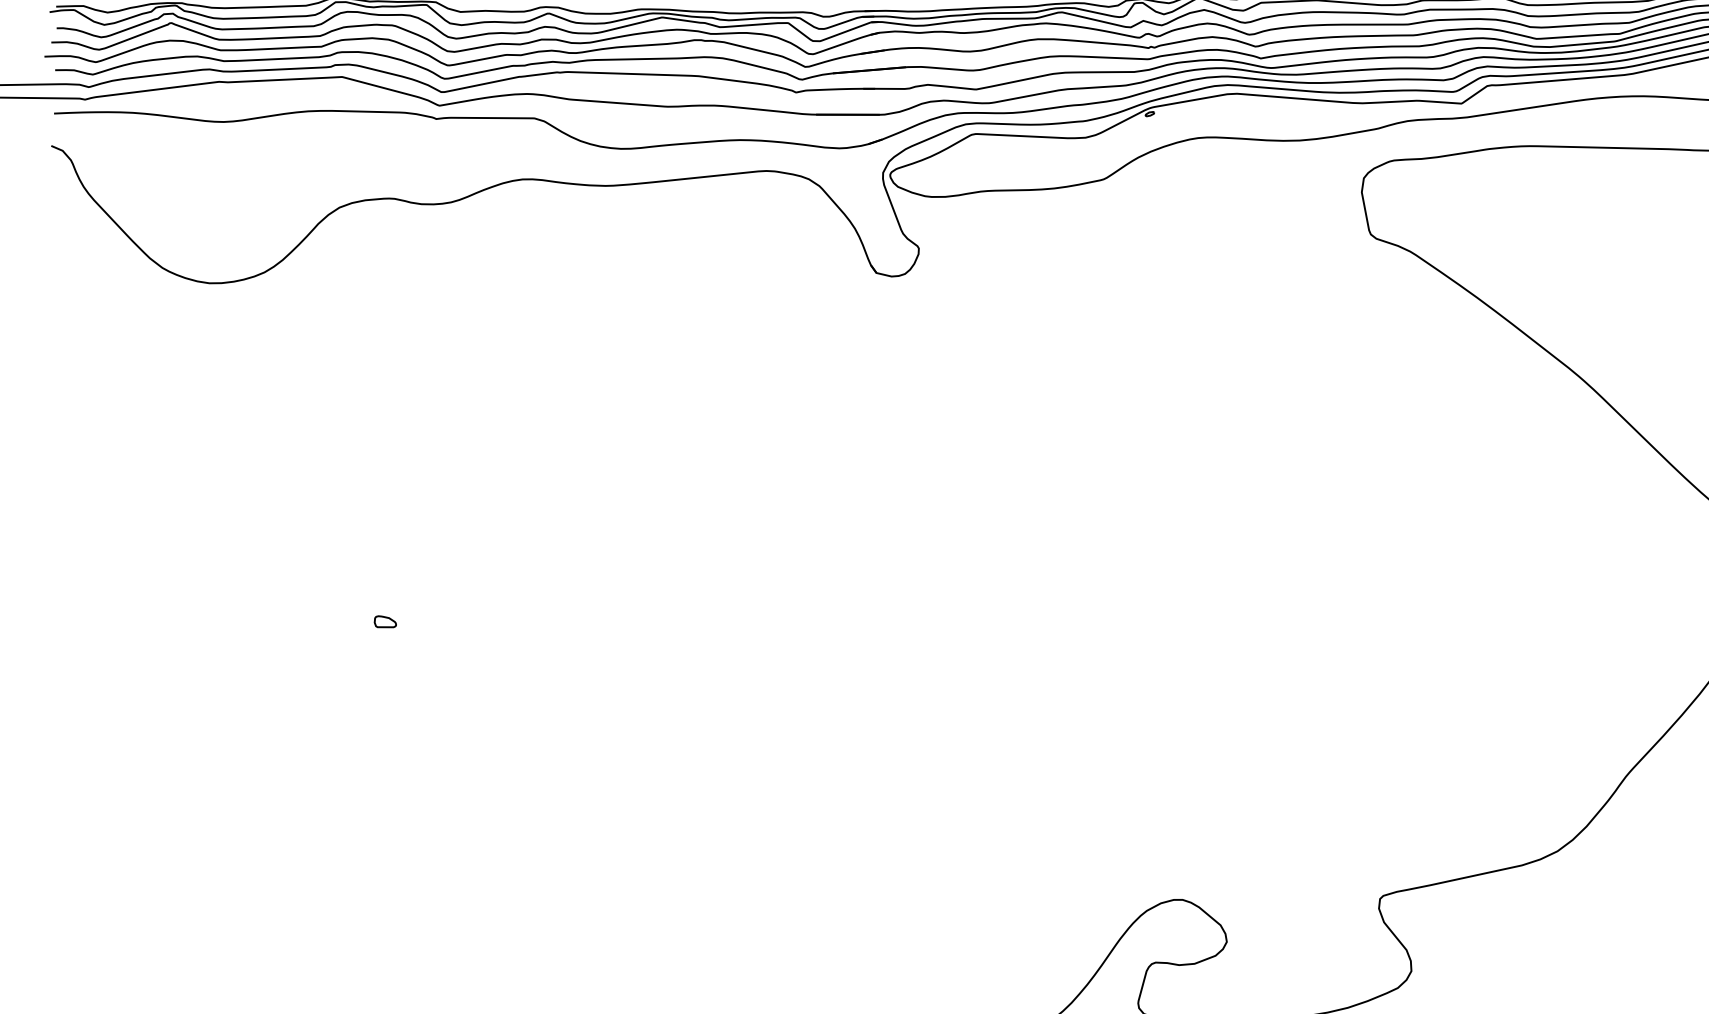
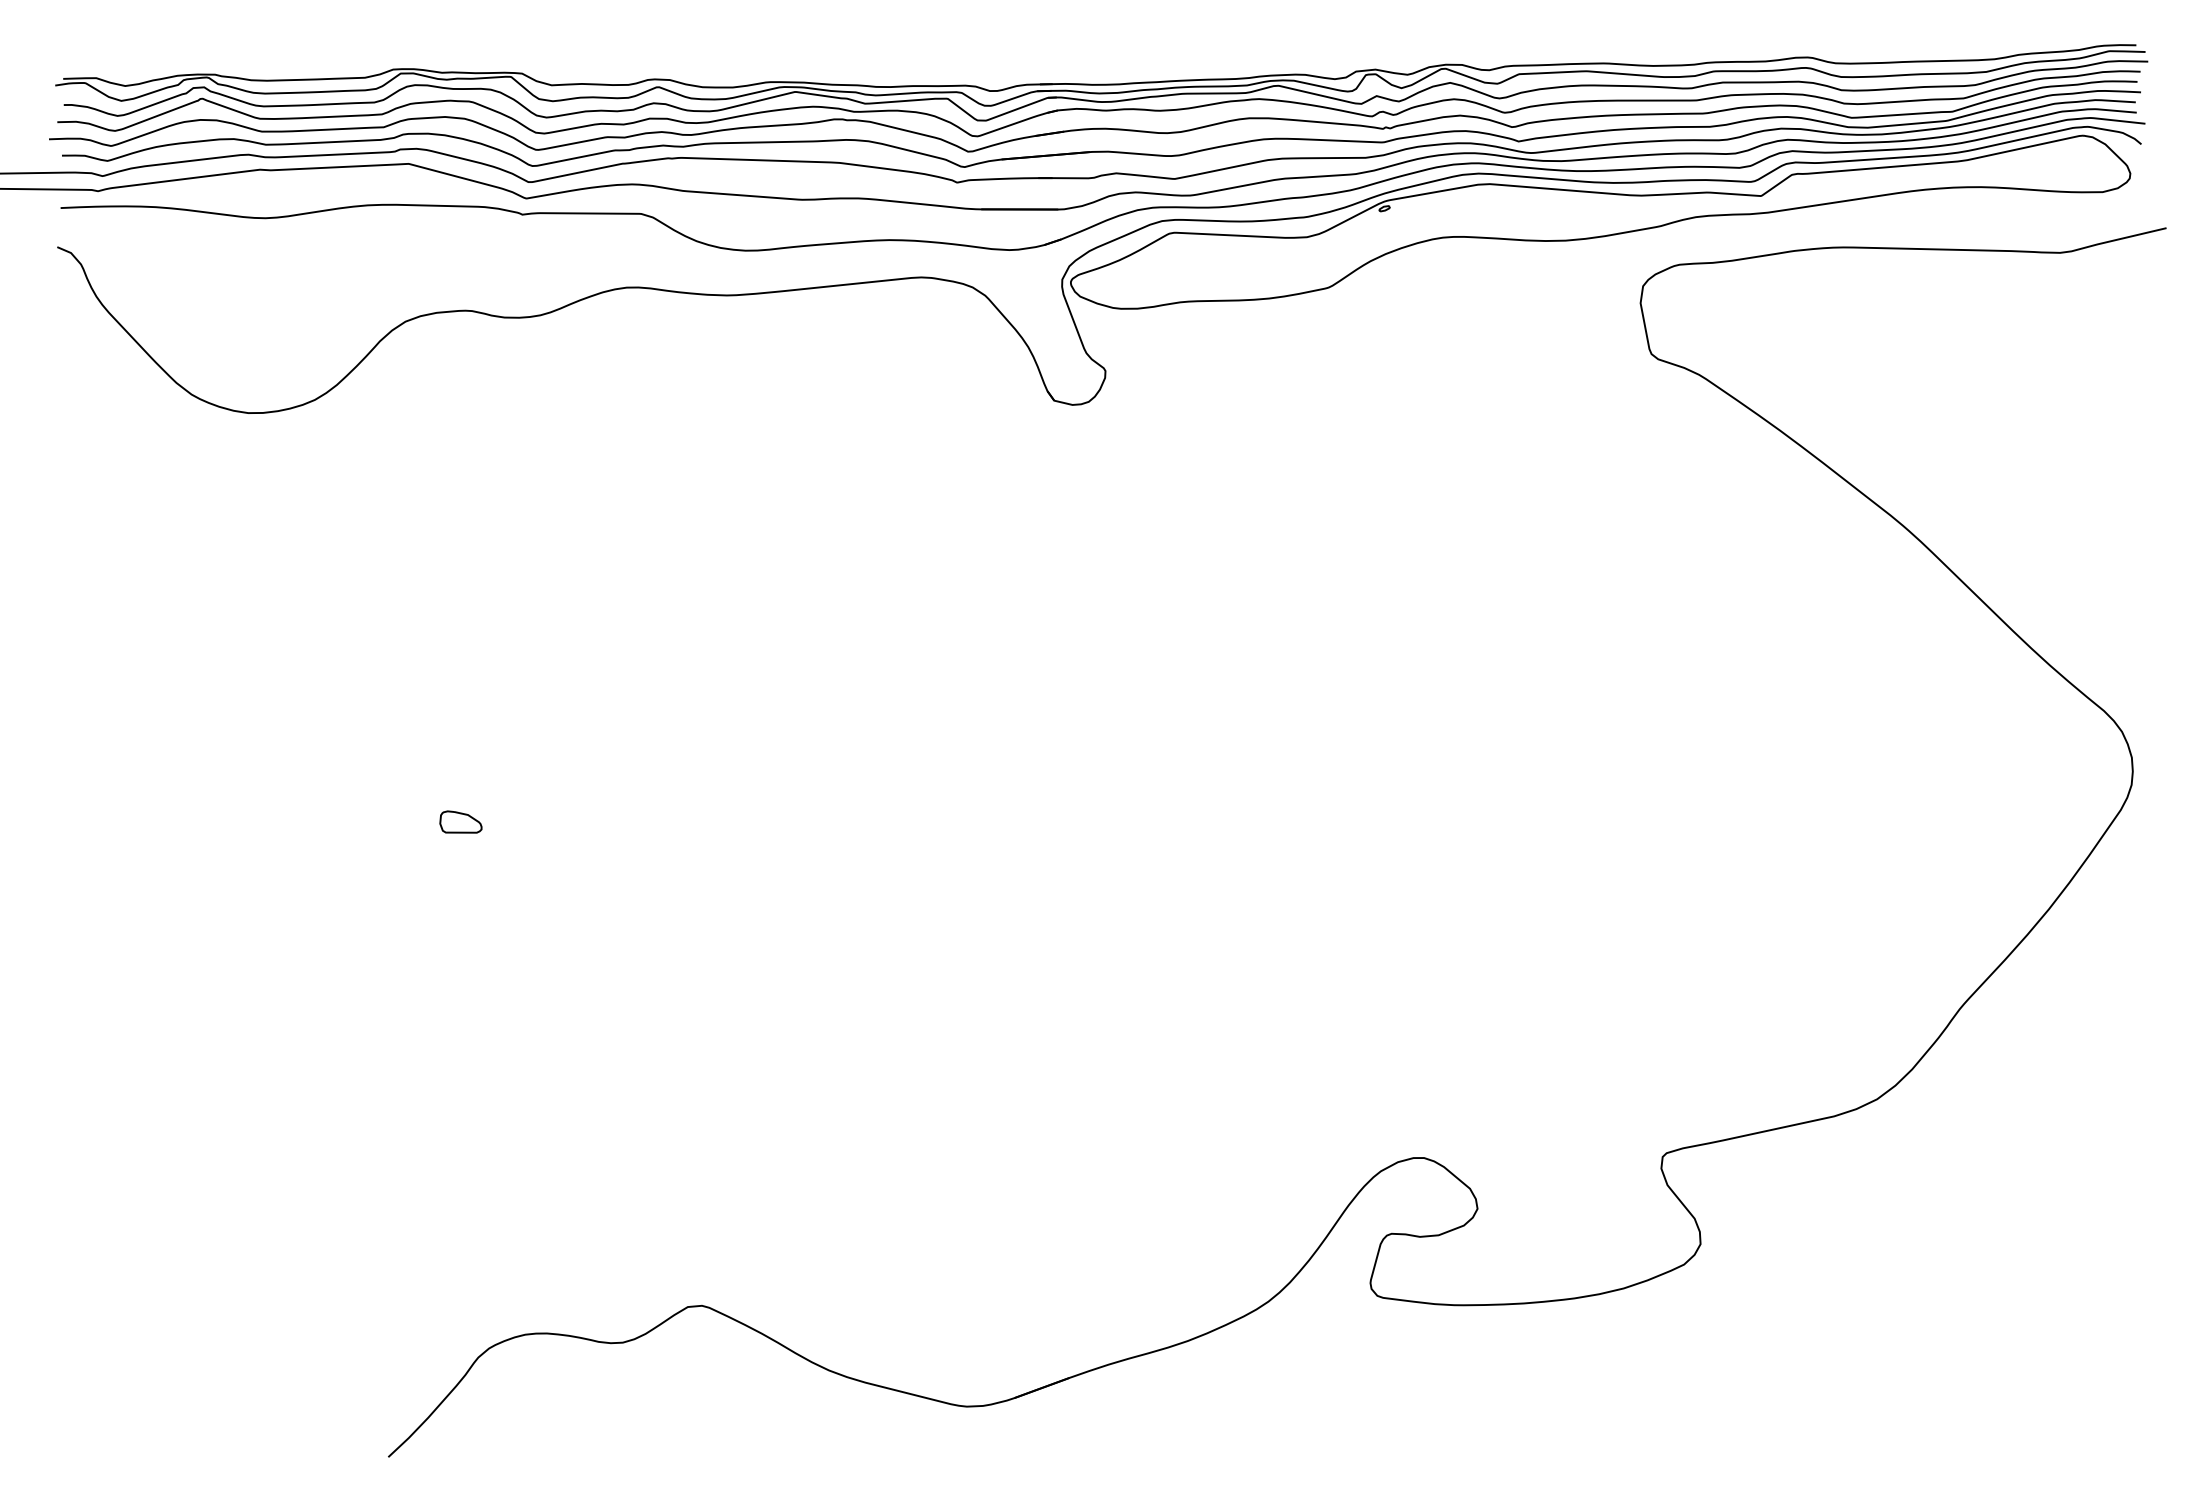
part: (385, 621) -> (460, 821), size x1.6

